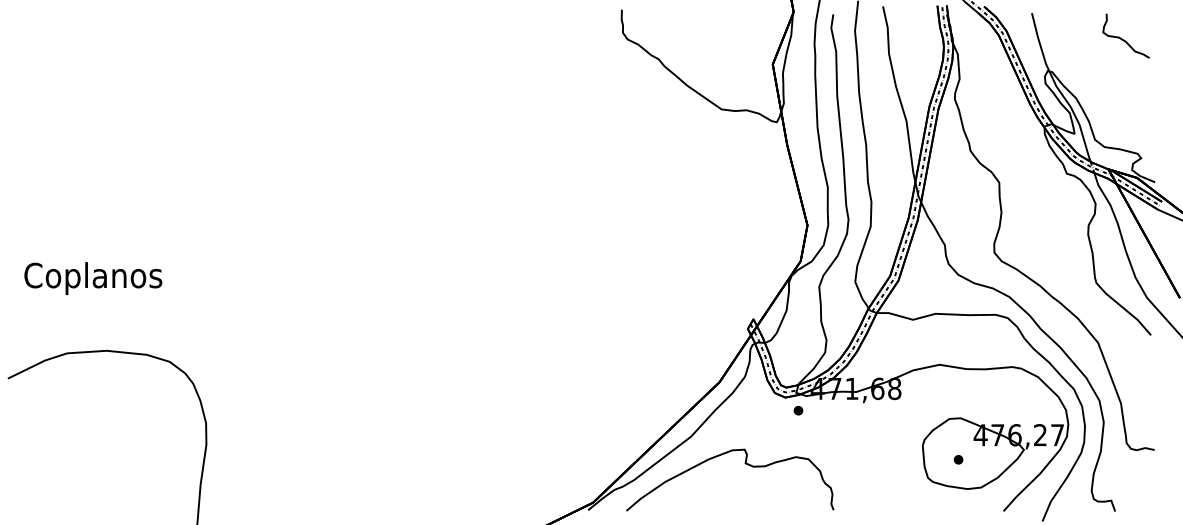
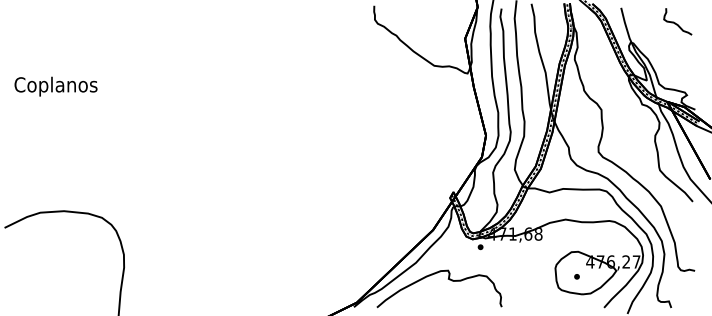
text: (92, 278) -> (55, 86), moved

